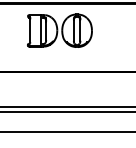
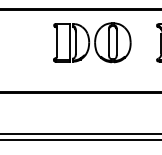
part: (59, 30) -> (91, 42), moved

